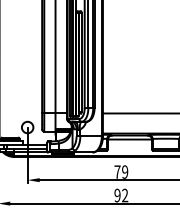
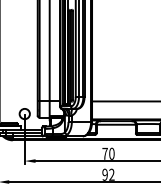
text: (124, 171) -> (111, 153), 79 -> 70

